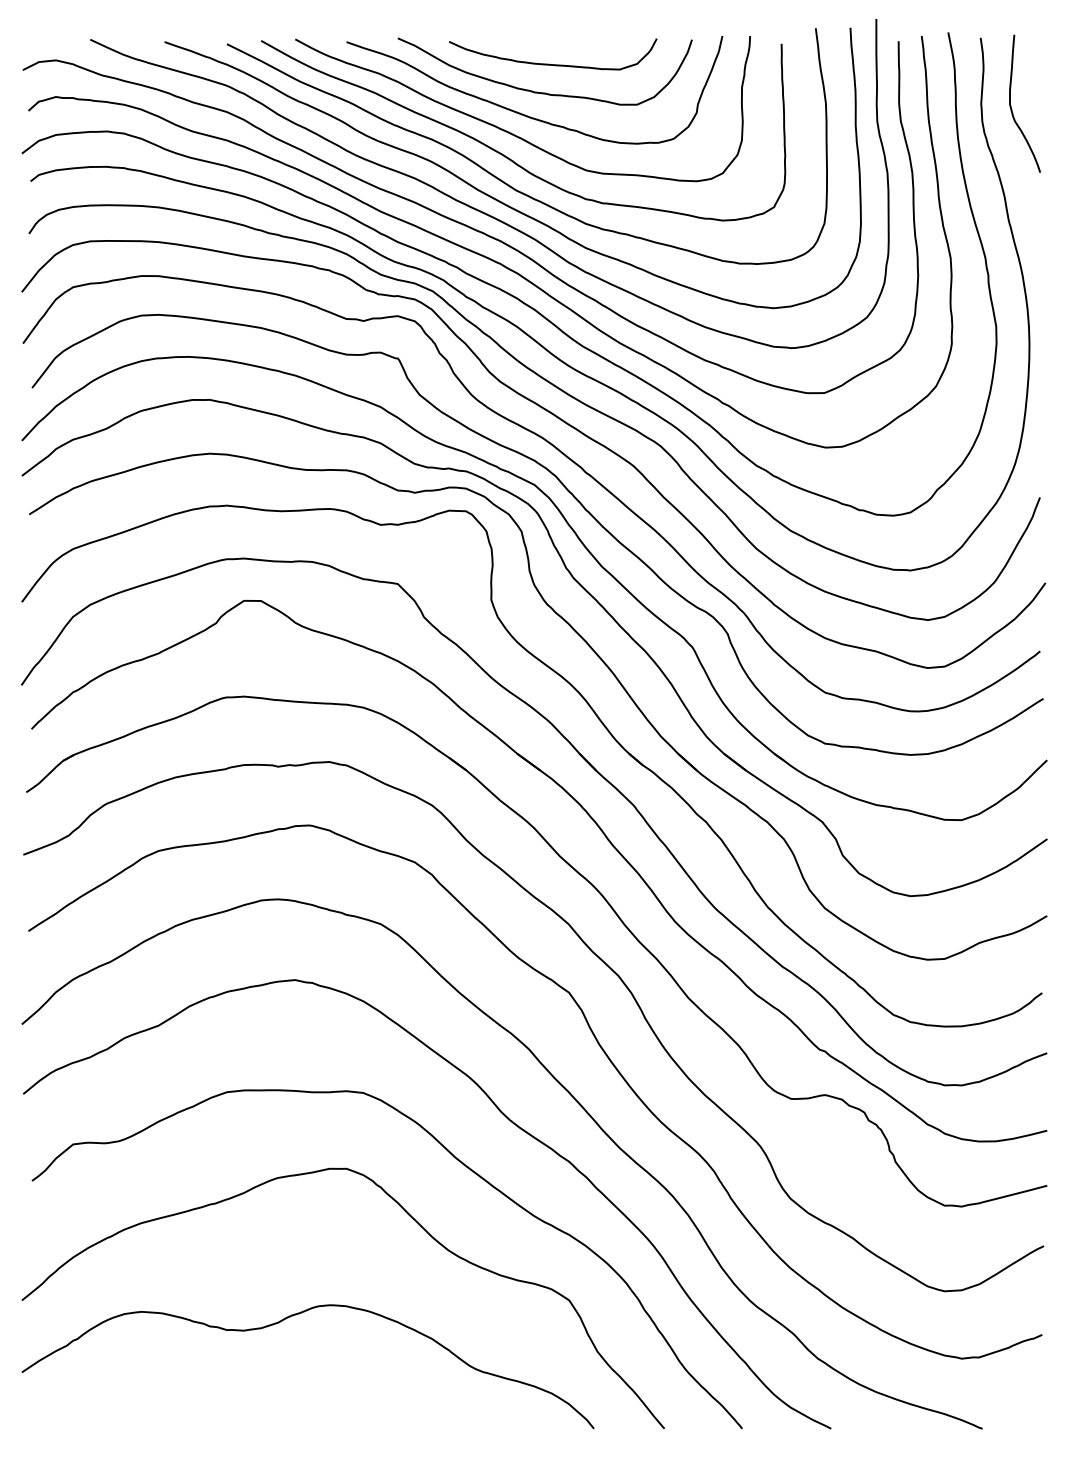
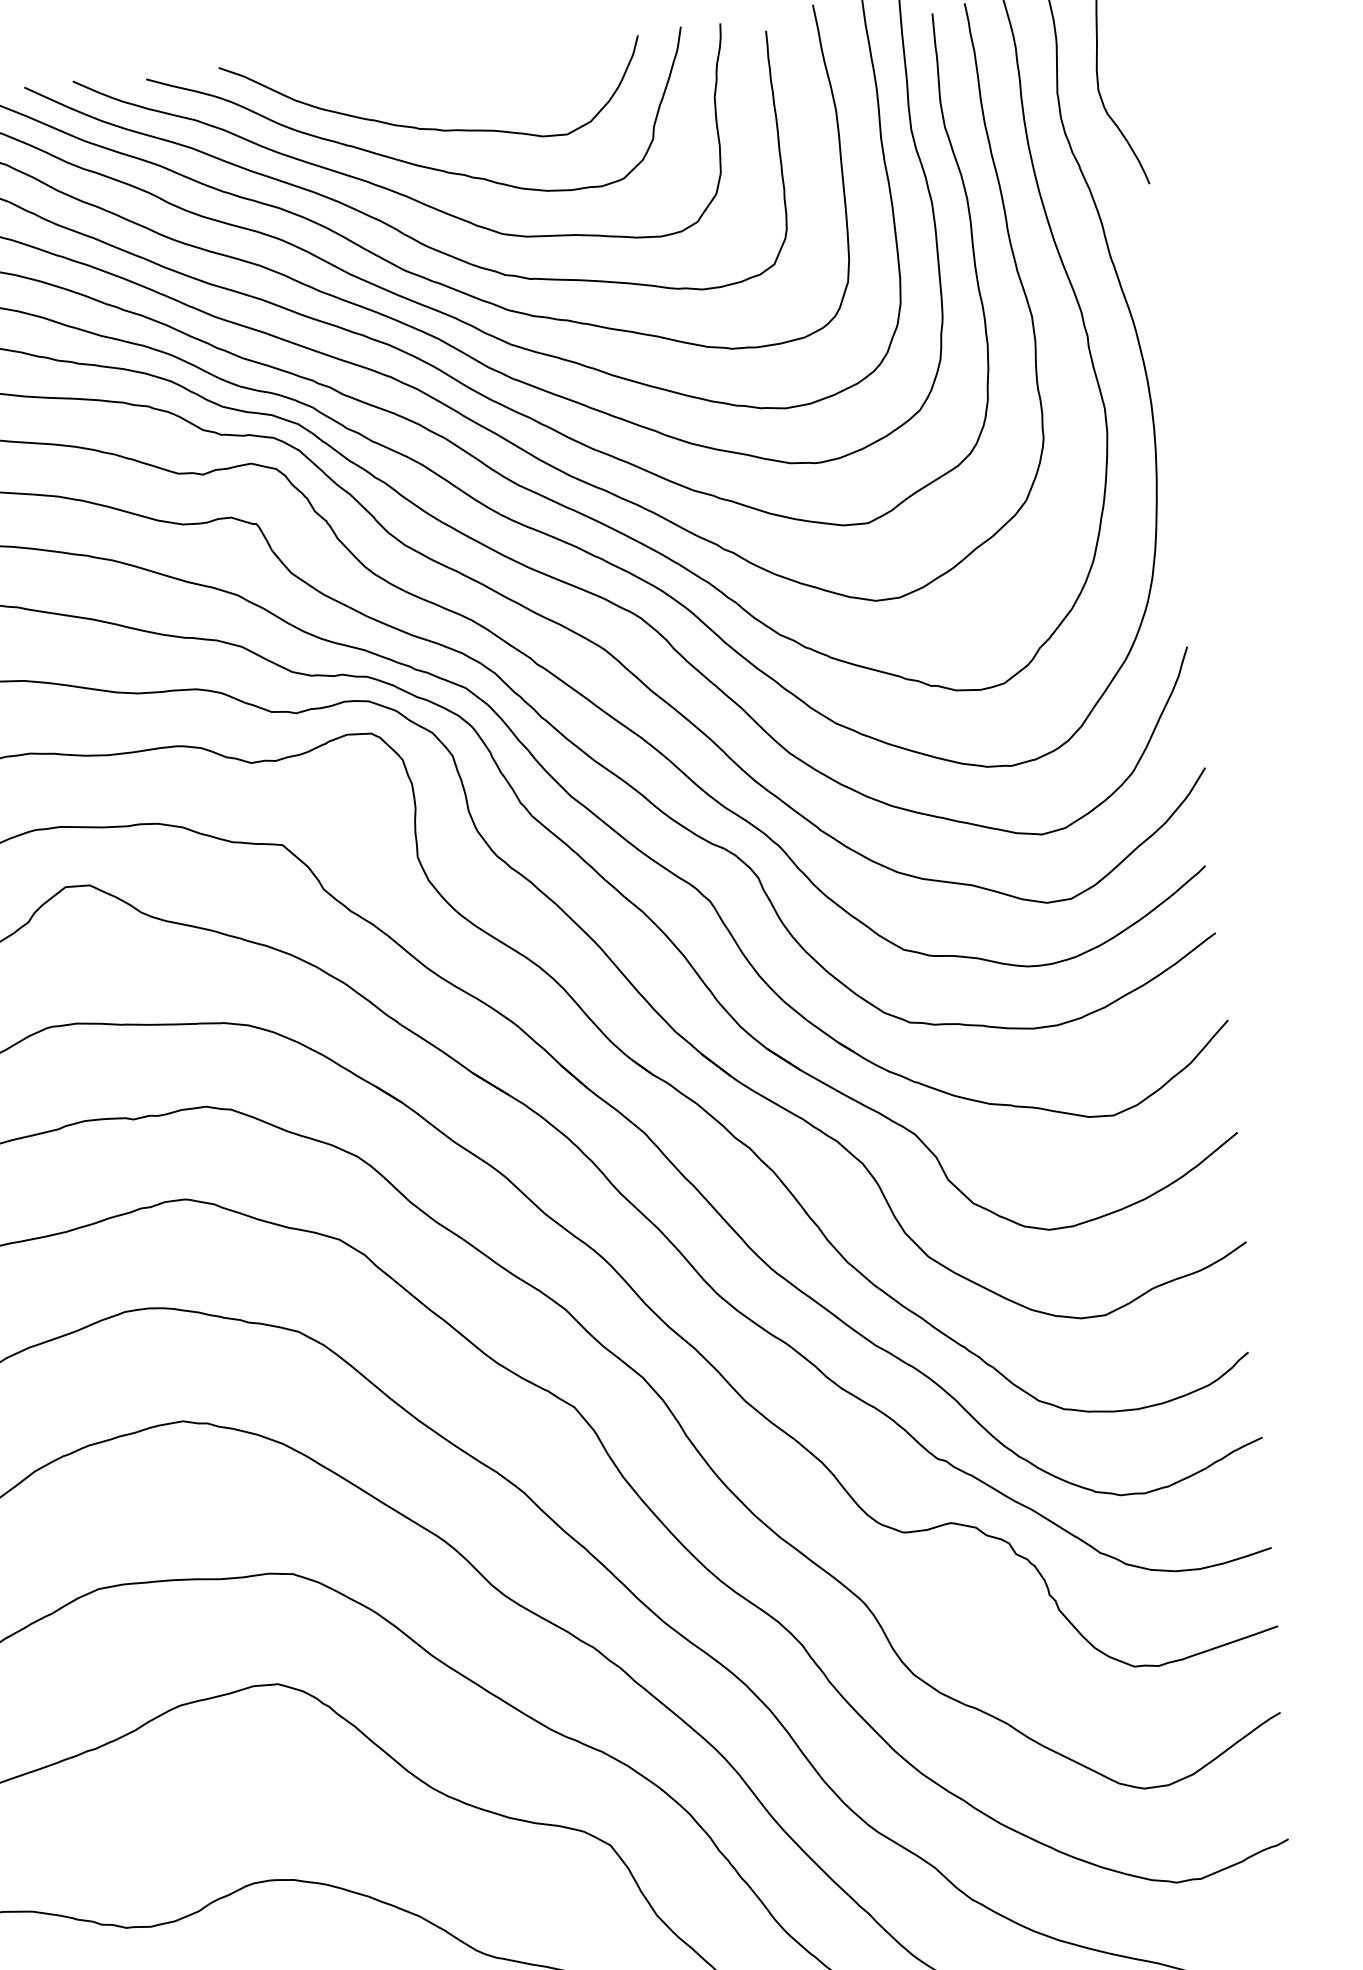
curve: (549, 63) -> (437, 86), removed

